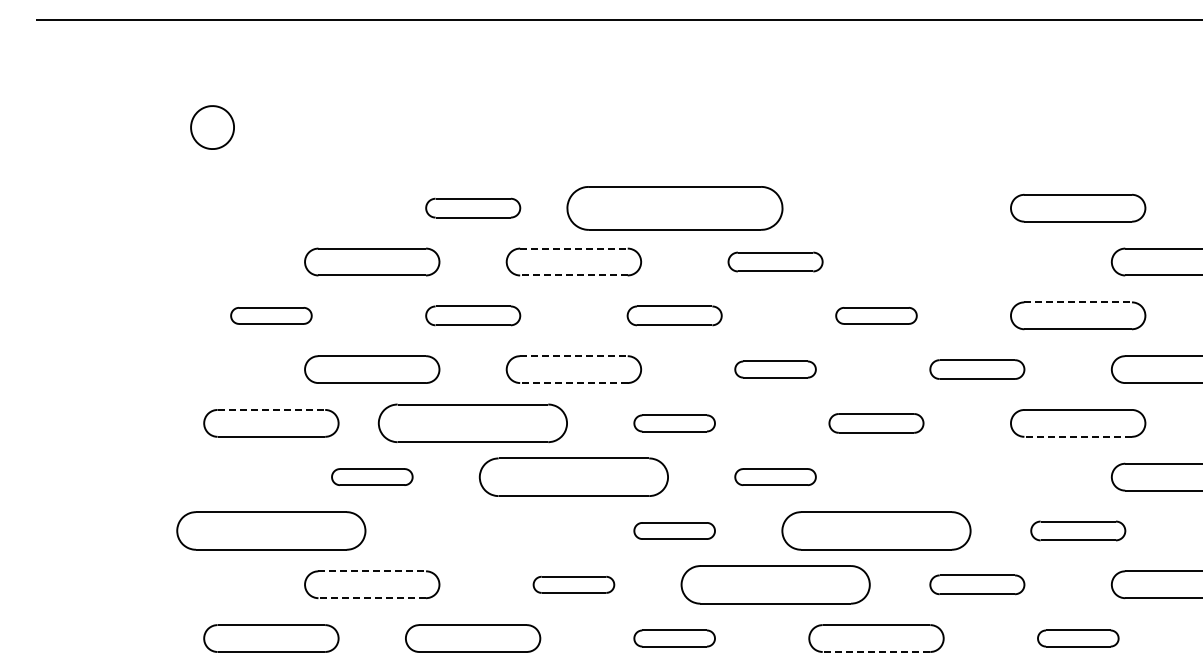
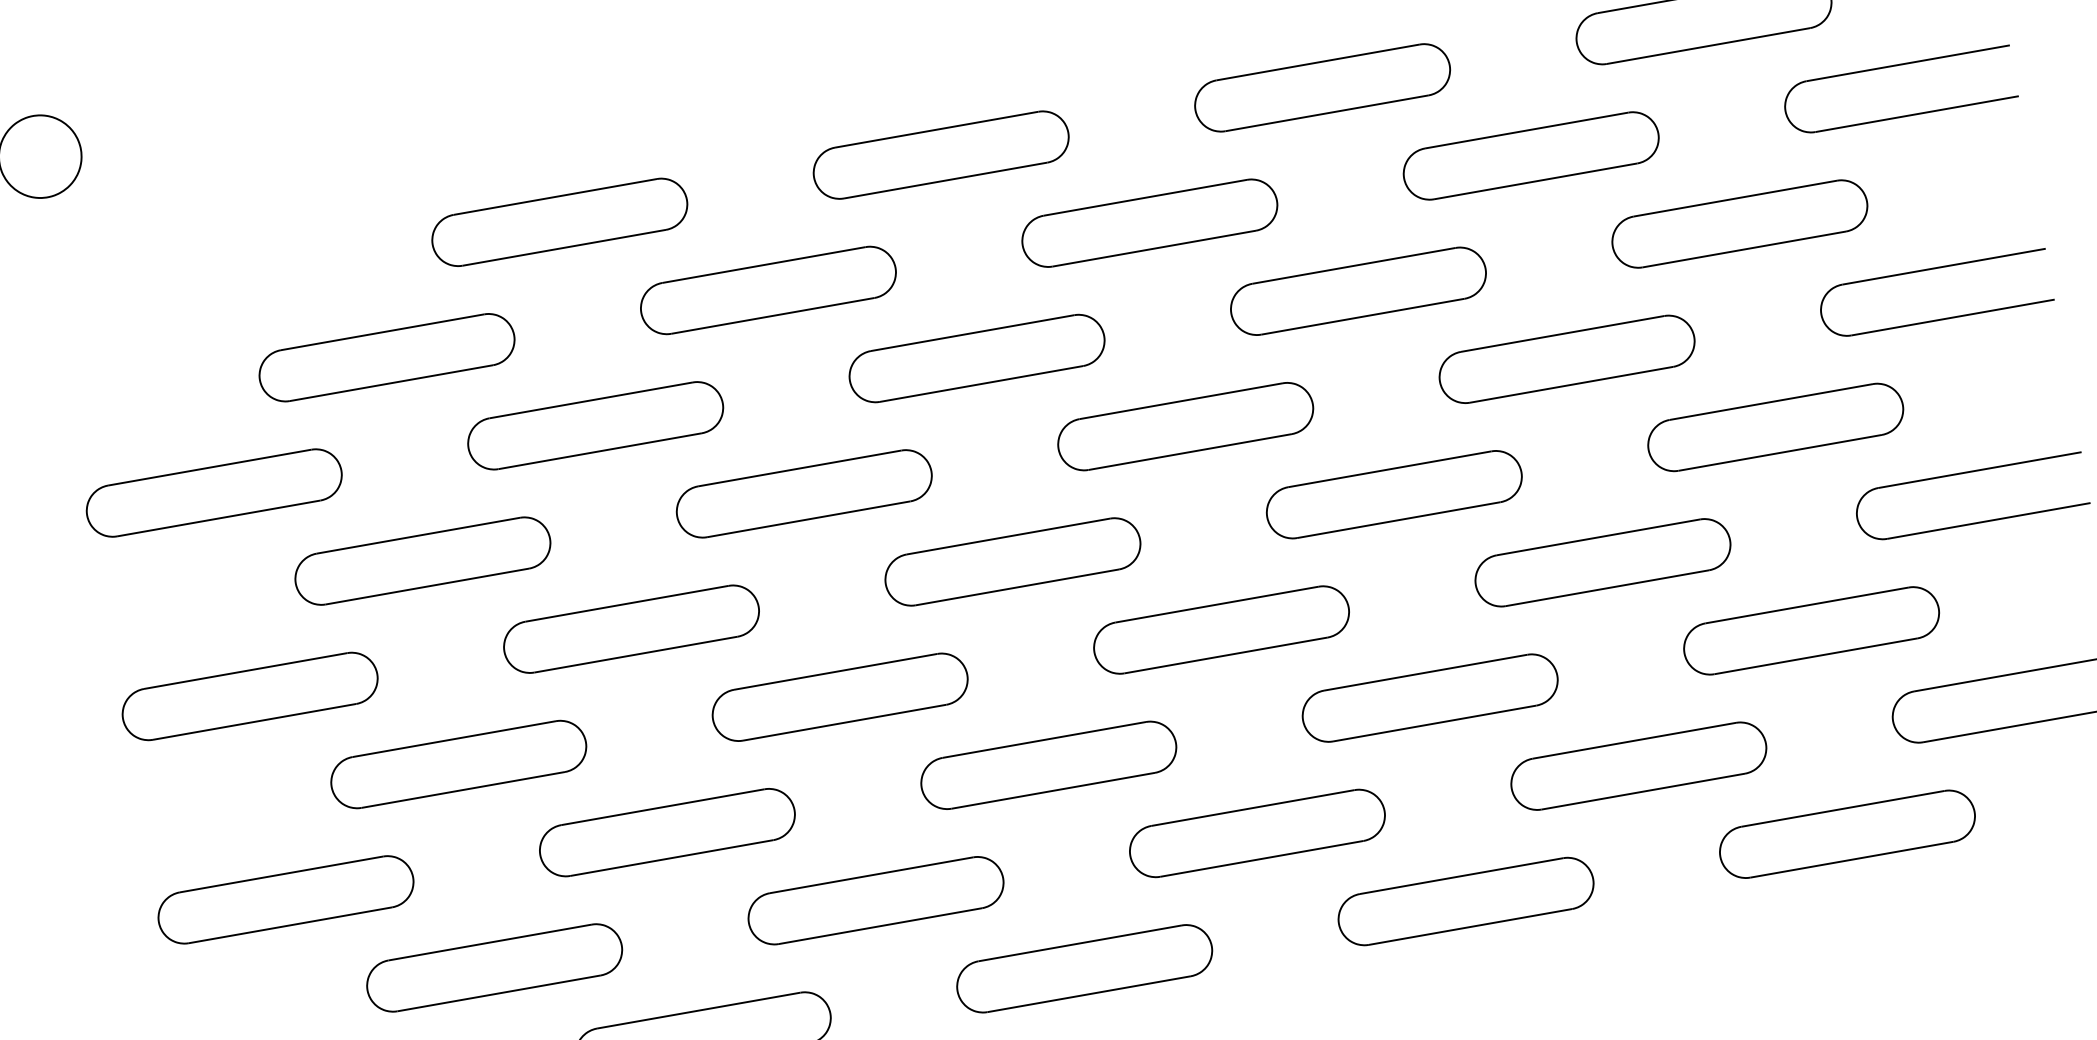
part: (473, 207) -> (560, 220), size x1.43
part: (674, 207) -> (940, 153), size x0.62
part: (876, 208) -> (1322, 88), added
line: (573, 248) -> (763, 265), dashed -> solid
part: (775, 261) -> (1149, 222), size x1.43
part: (977, 261) -> (1531, 154), added
line: (573, 275) -> (772, 316), dashed -> solid
line: (1078, 302) -> (1736, 198), dashed -> solid
part: (271, 315) -> (214, 492), size x1.67
part: (473, 315) -> (596, 425), size x1.43
part: (674, 315) -> (976, 358), size x1.43
part: (876, 315) -> (1358, 290), size x1.67
line: (573, 356) -> (799, 469), dashed -> solid
part: (775, 369) -> (1185, 426), size x1.67
part: (977, 369) -> (1567, 359), size x1.43
line: (573, 383) -> (808, 520), dashed -> solid
line: (271, 409) -> (245, 670), dashed -> solid
part: (473, 423) -> (632, 629), size x0.71
part: (674, 423) -> (1012, 562), size x1.67
part: (876, 423) -> (1394, 494), size x1.43
line: (1078, 436) -> (1780, 452), dashed -> solid
part: (372, 476) -> (459, 763), size x1.67
part: (573, 476) -> (839, 696), size x0.71
part: (775, 476) -> (1221, 628), size x1.67
part: (977, 476) -> (1603, 561), added
part: (271, 530) -> (286, 898), size x0.71
part: (473, 530) -> (668, 831), added
part: (674, 530) -> (1048, 764), size x1.67
part: (876, 530) -> (1430, 697), size x0.71
part: (1078, 530) -> (1812, 629), size x1.43
line: (372, 571) -> (490, 942), dashed -> solid
part: (573, 584) -> (875, 900), size x1.67
part: (775, 584) -> (1257, 833), size x0.71
part: (977, 584) -> (1639, 765), size x1.43
line: (372, 598) -> (499, 993), dashed -> solid
part: (674, 638) -> (1084, 968), size x1.67
part: (1078, 638) -> (1848, 834), size x1.67
line: (876, 651) -> (1470, 926), dashed -> solid

